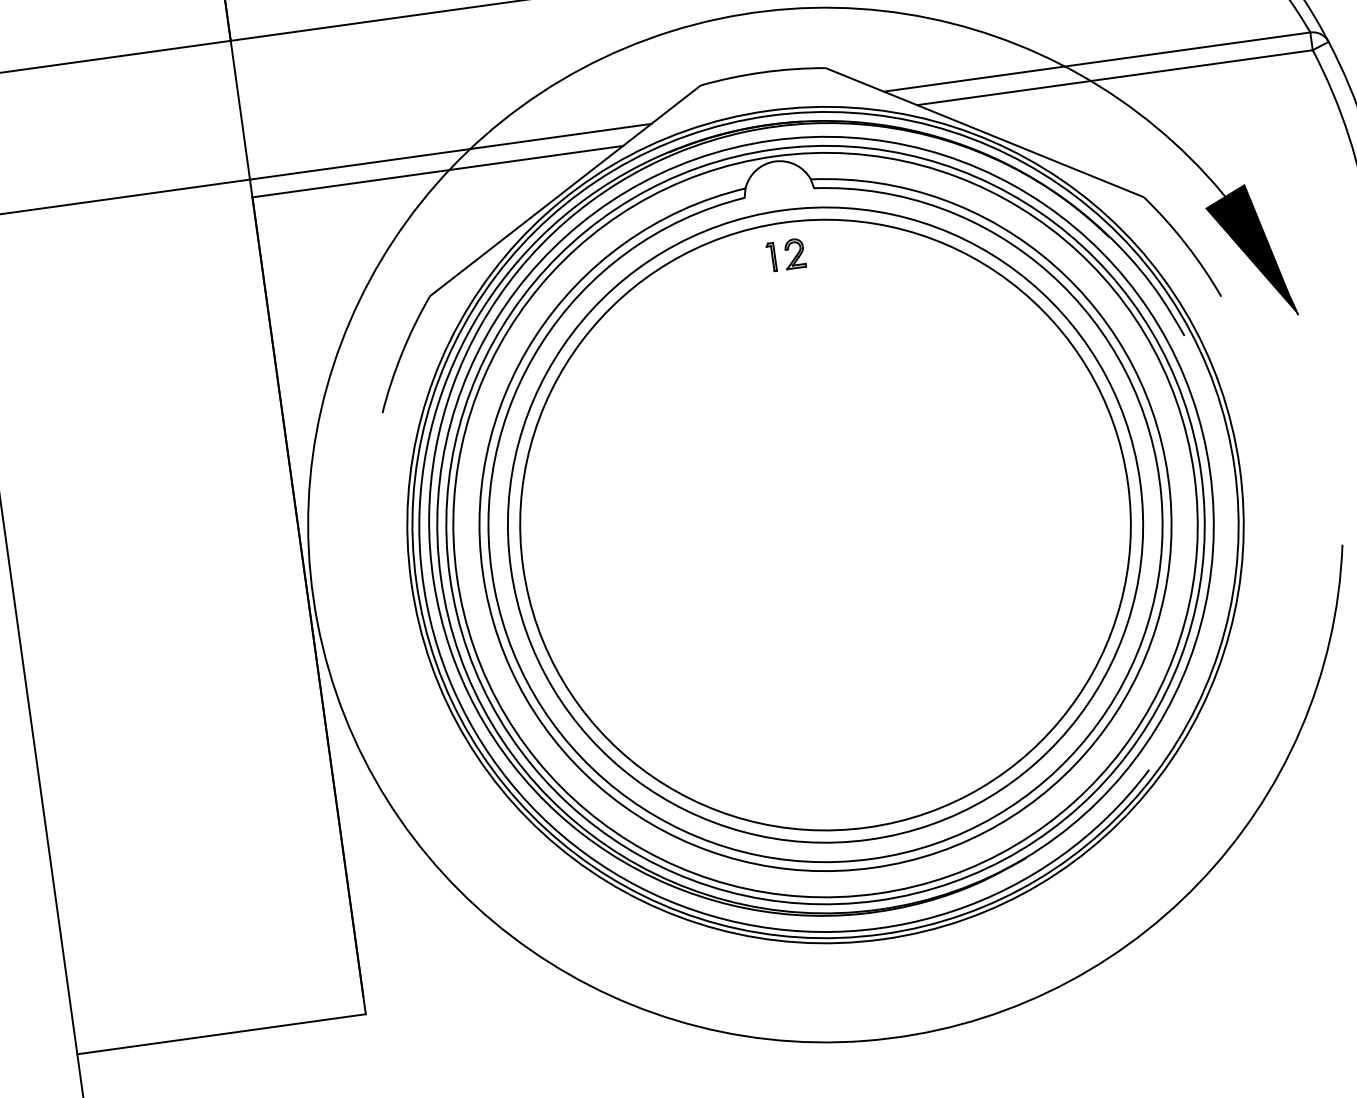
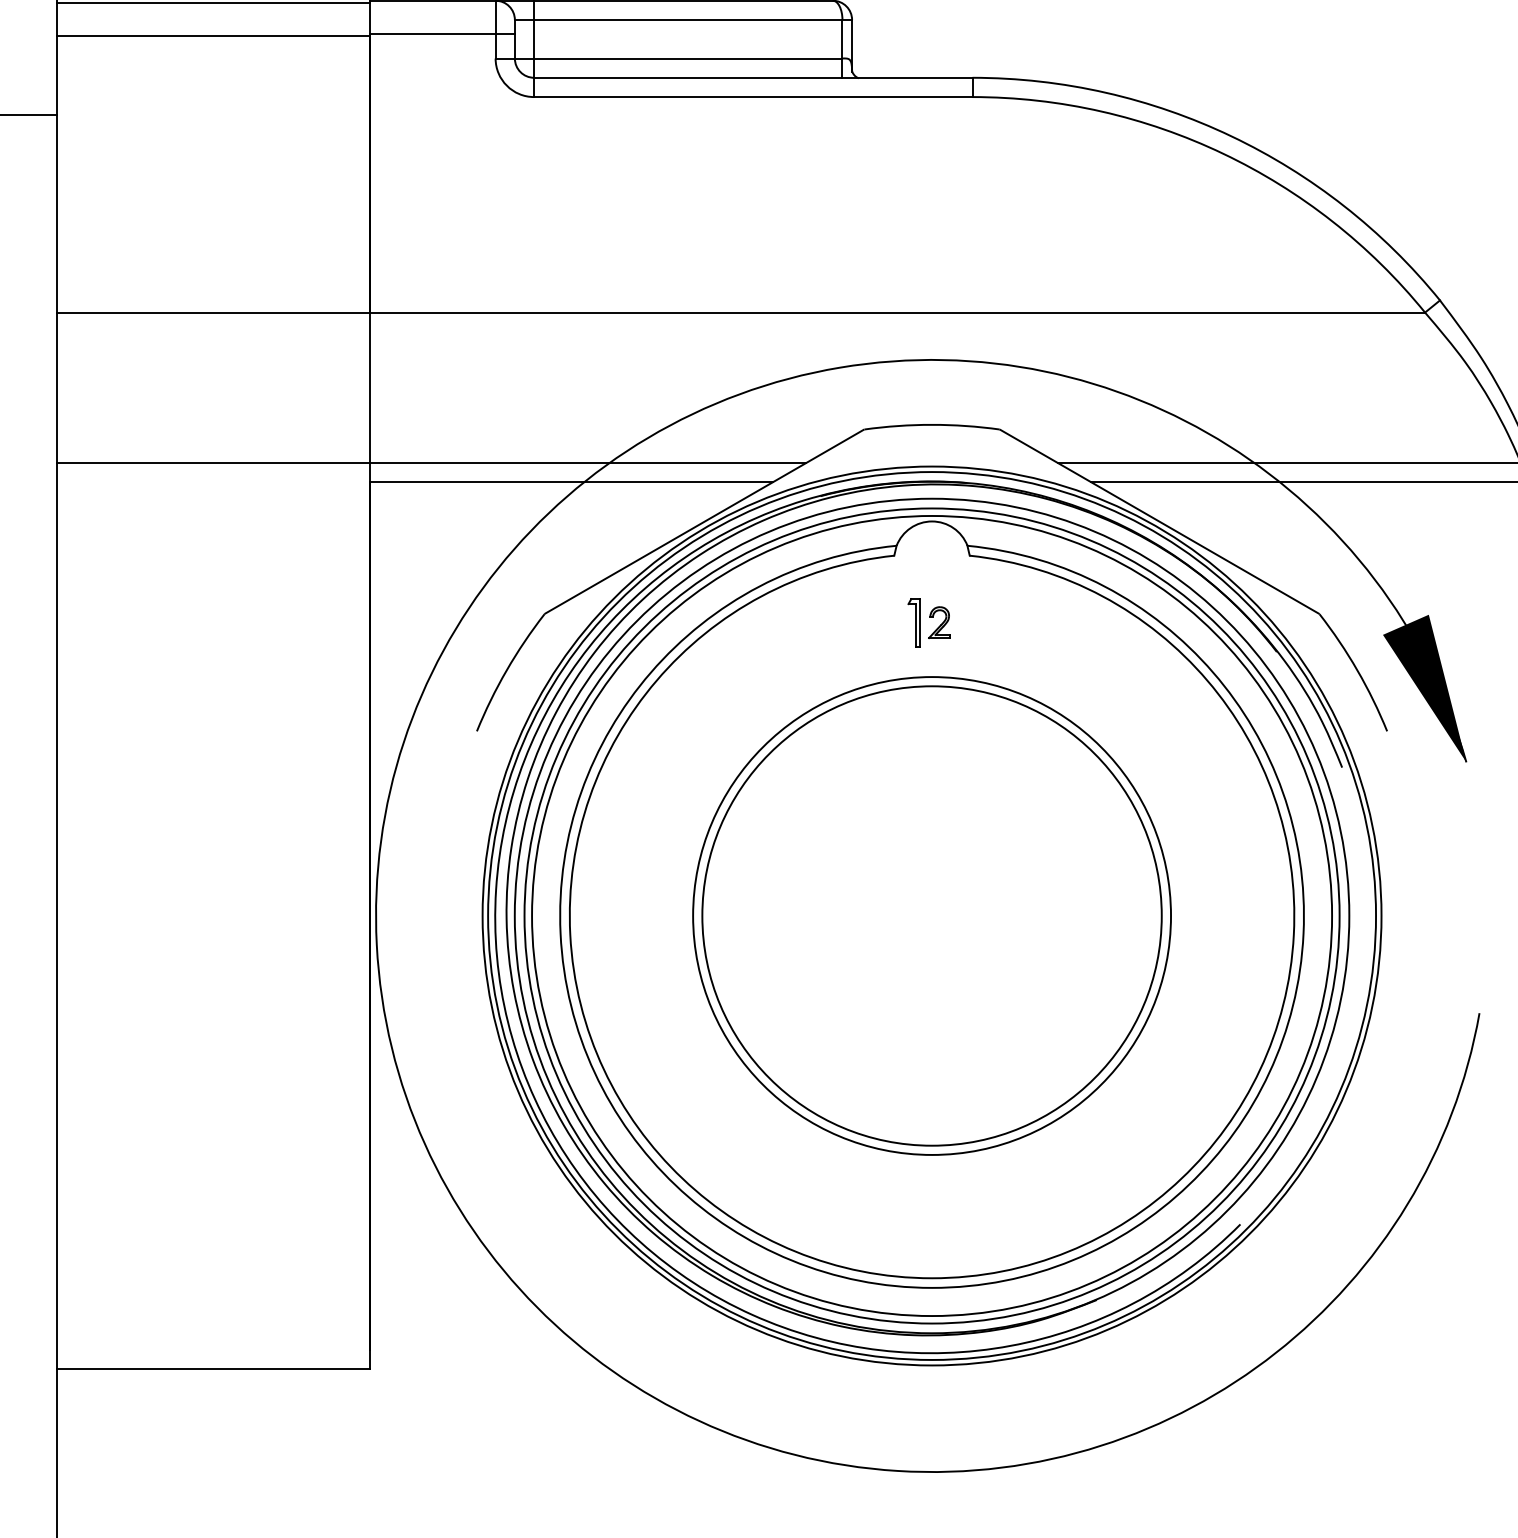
part: (770, 256) -> (913, 622), size x1.6
circle: (824, 524) -> (931, 915), size x0.7
circle: (824, 524) -> (931, 915), size x0.7

